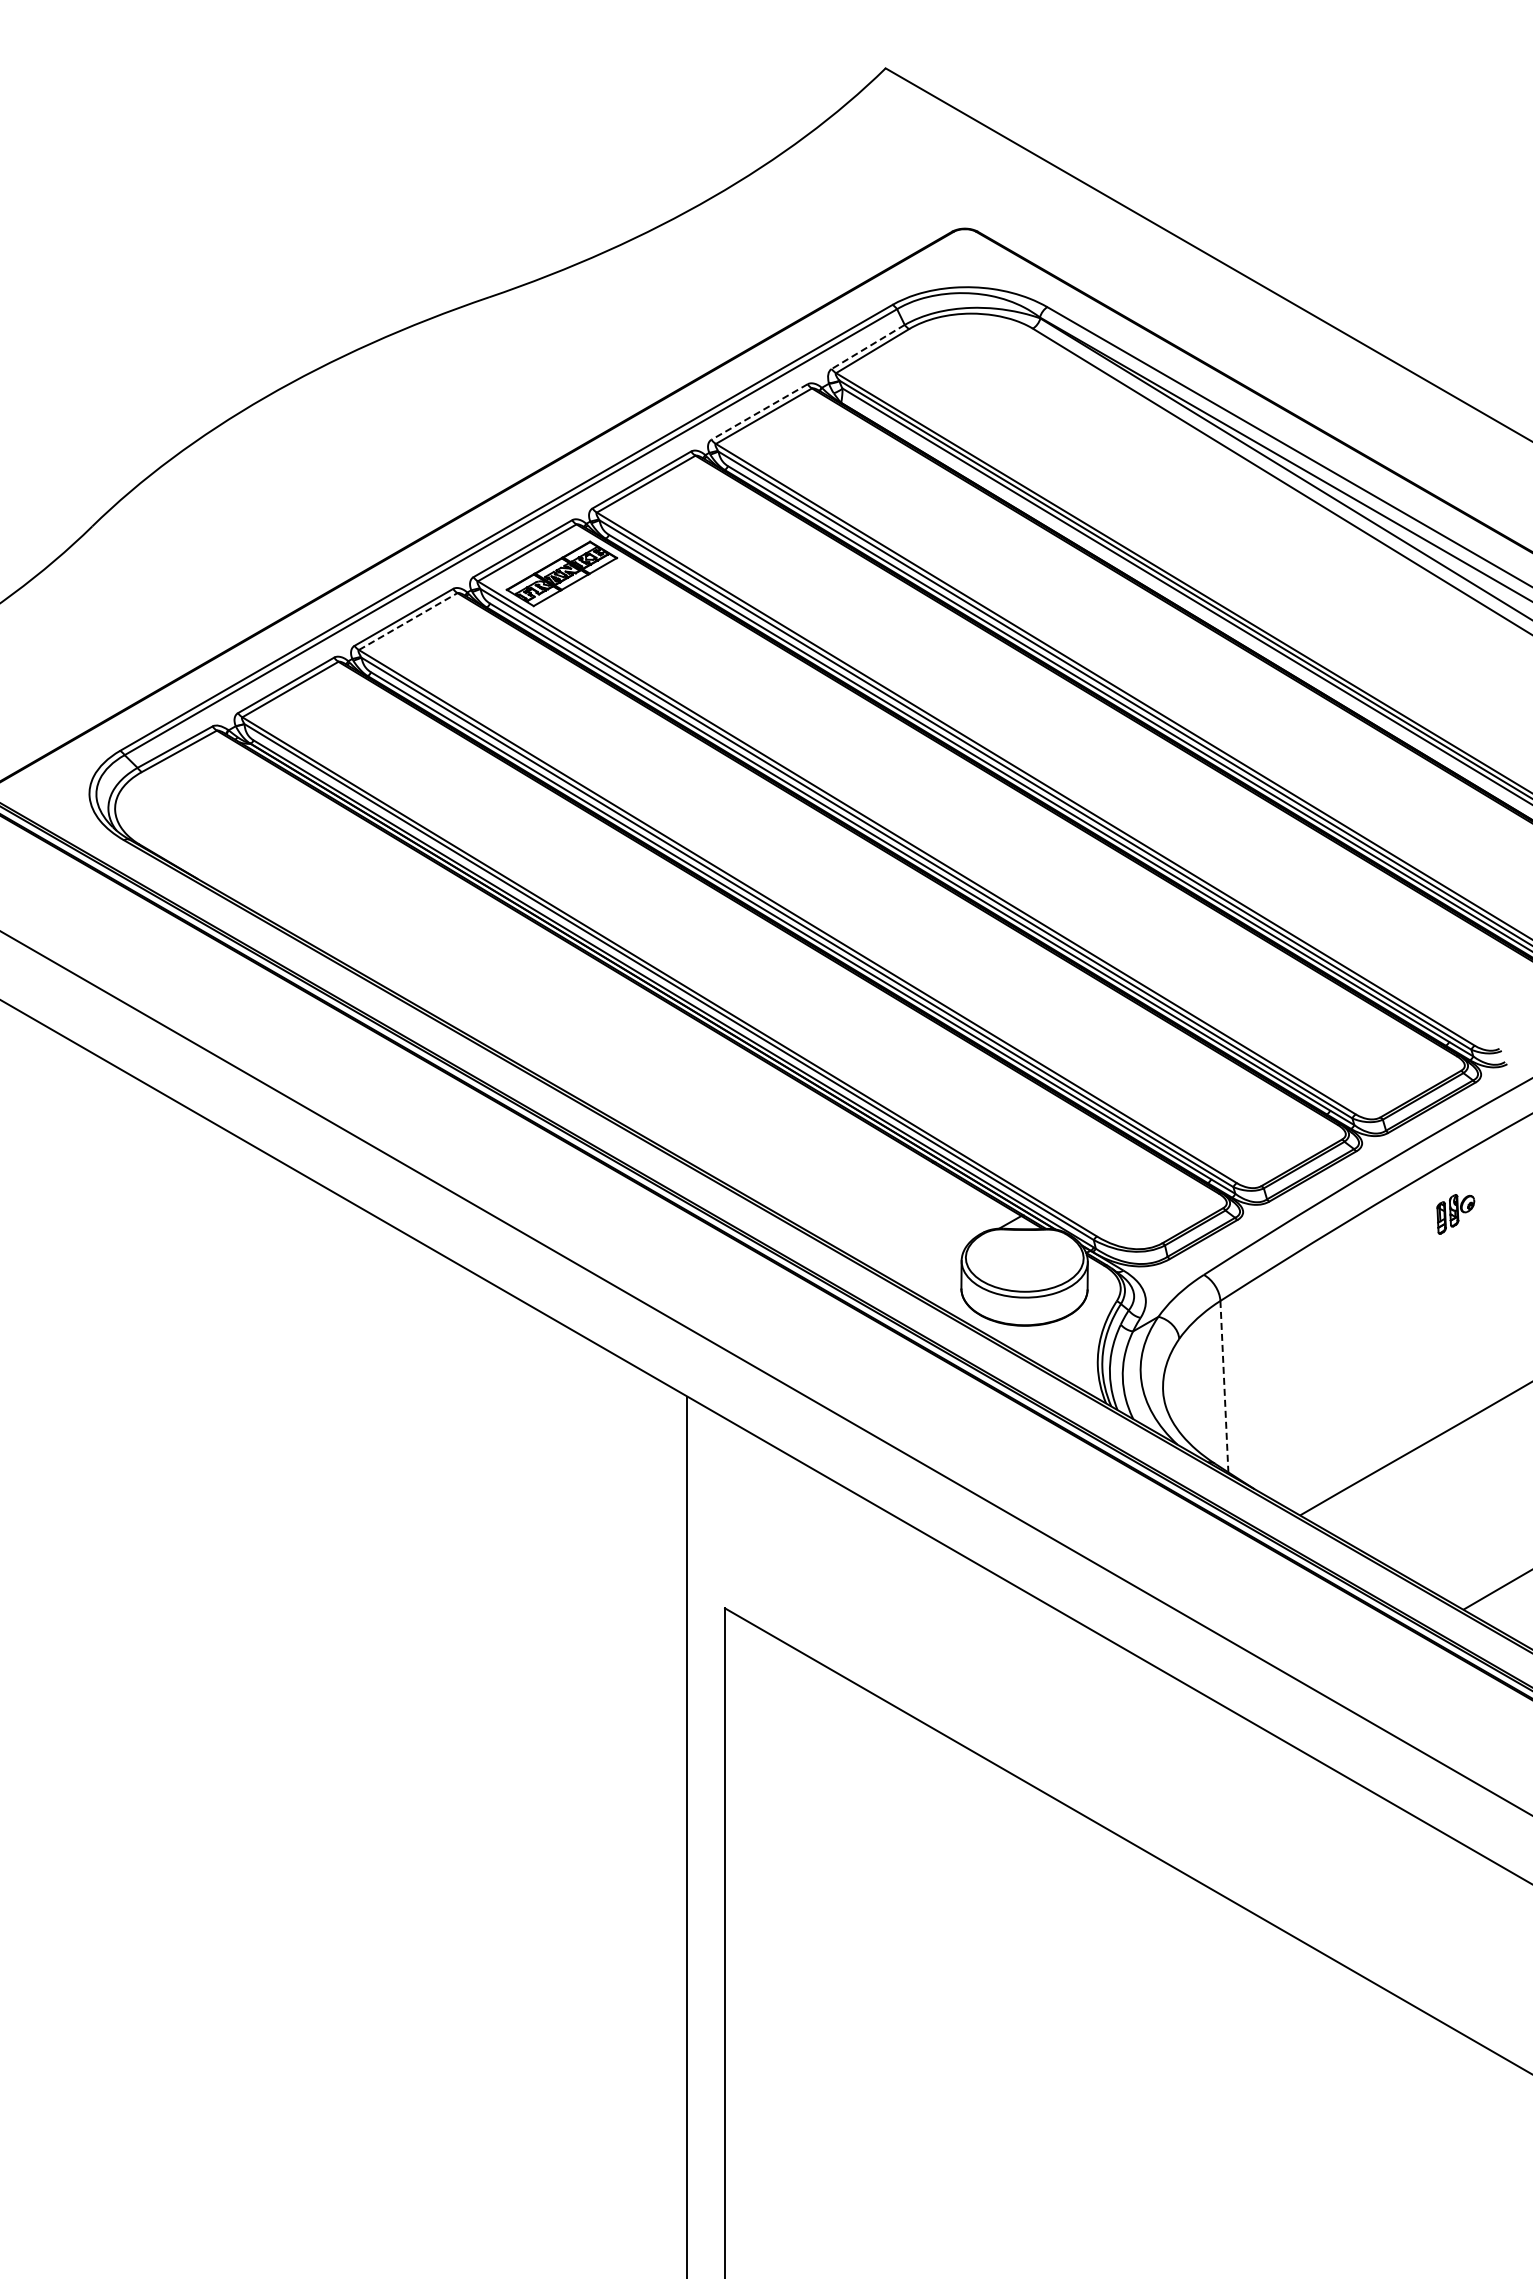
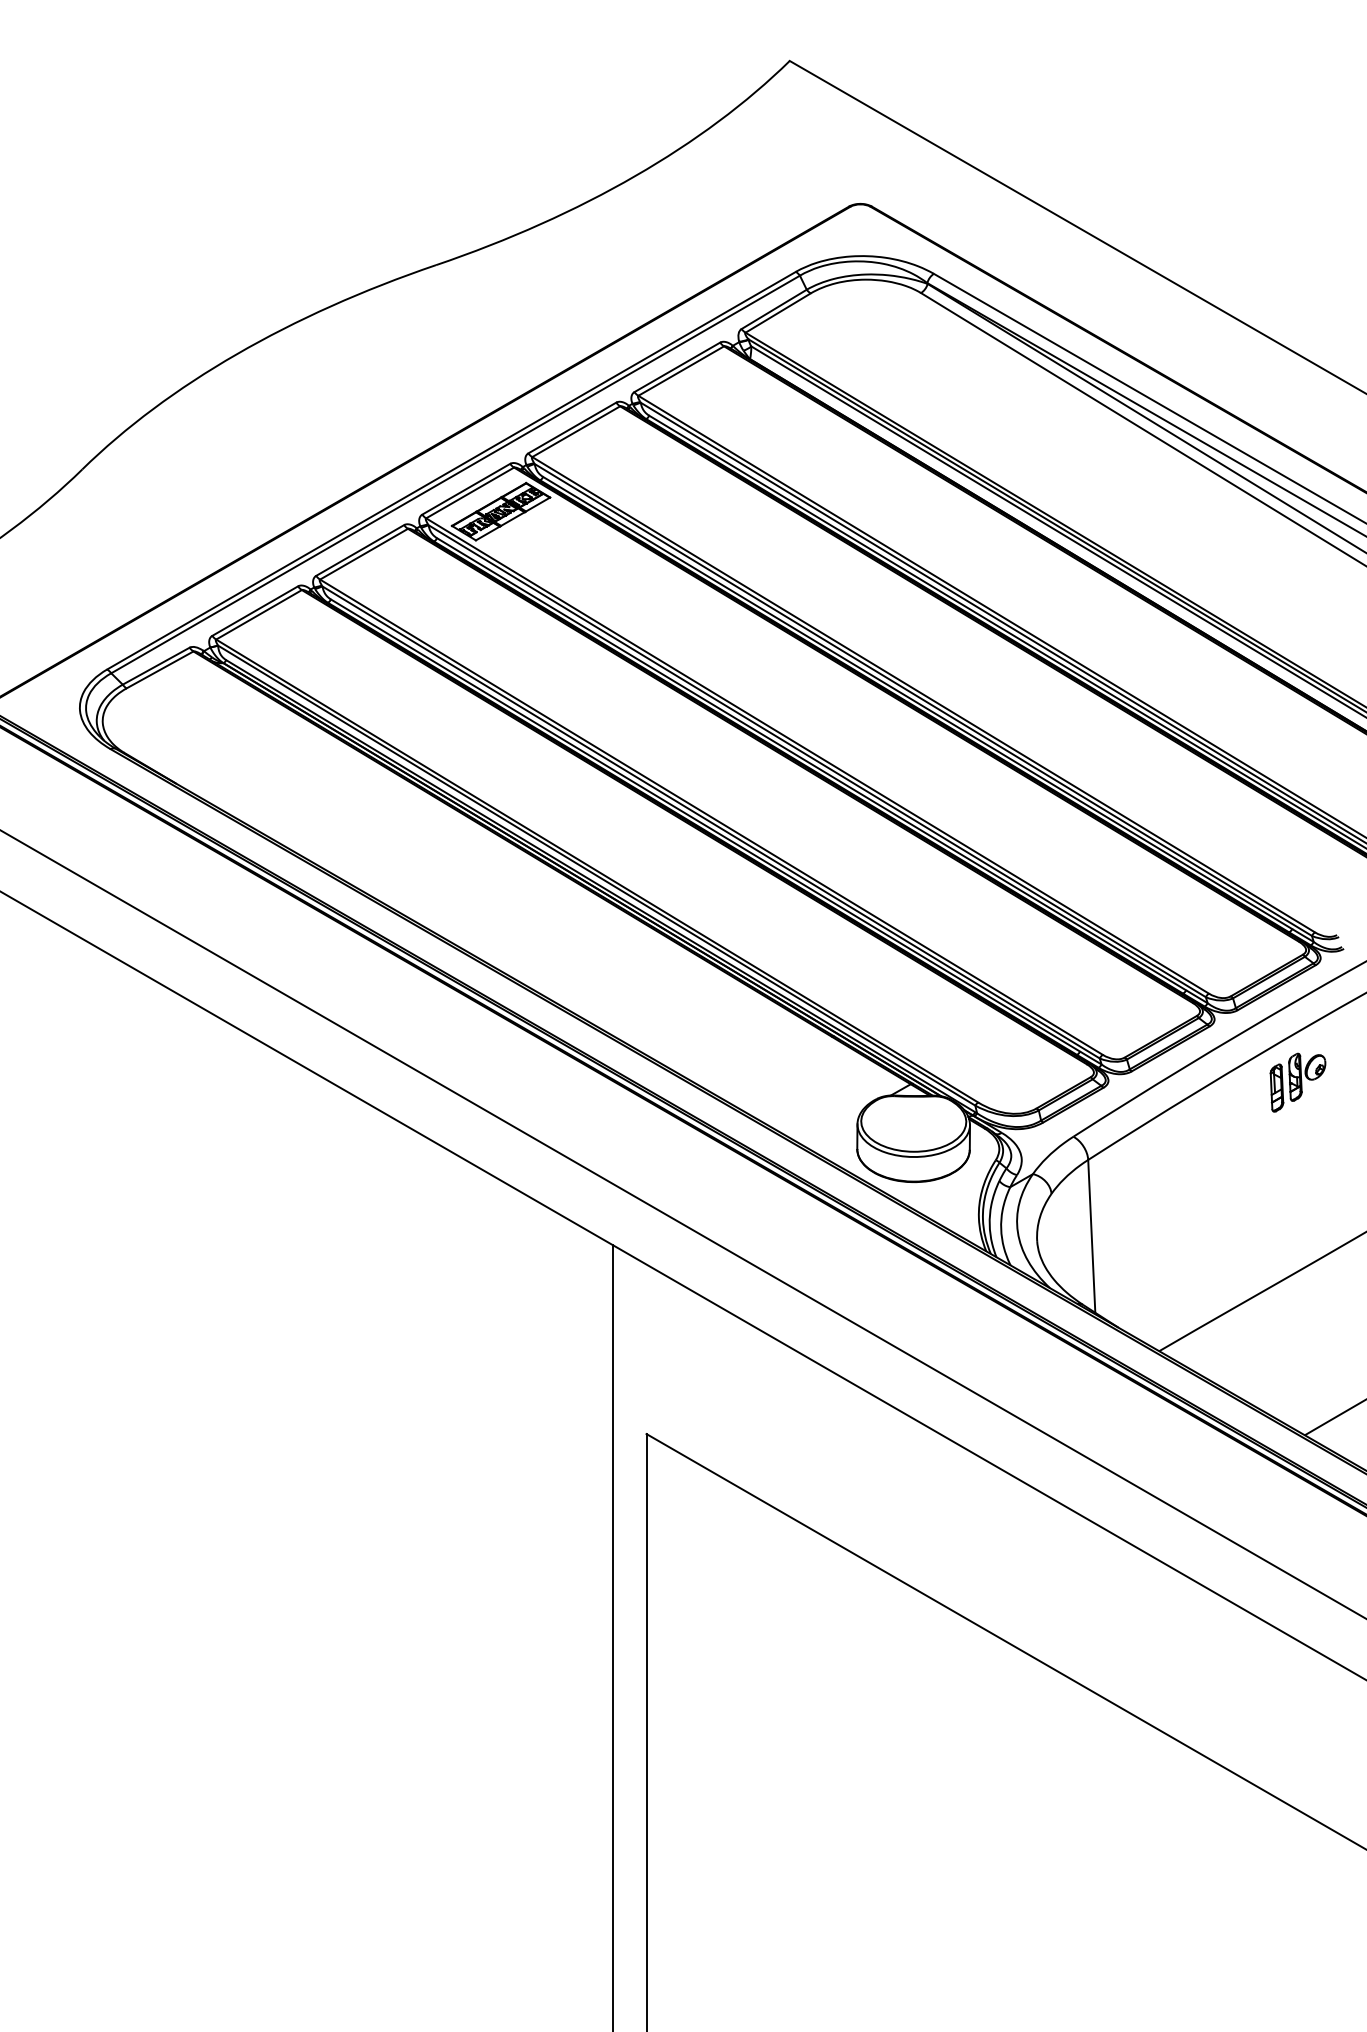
line: (868, 346) -> (774, 308), dashed -> solid
line: (759, 412) -> (677, 367), dashed -> solid
line: (408, 621) -> (364, 554), dashed -> solid
part: (1455, 1214) -> (1297, 1082), size x1.67
line: (1224, 1386) -> (1091, 1236), dashed -> solid

